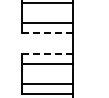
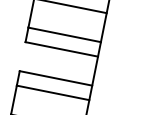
line: (46, 33) -> (60, 49), dashed -> solid
line: (47, 53) -> (56, 78), dashed -> solid

